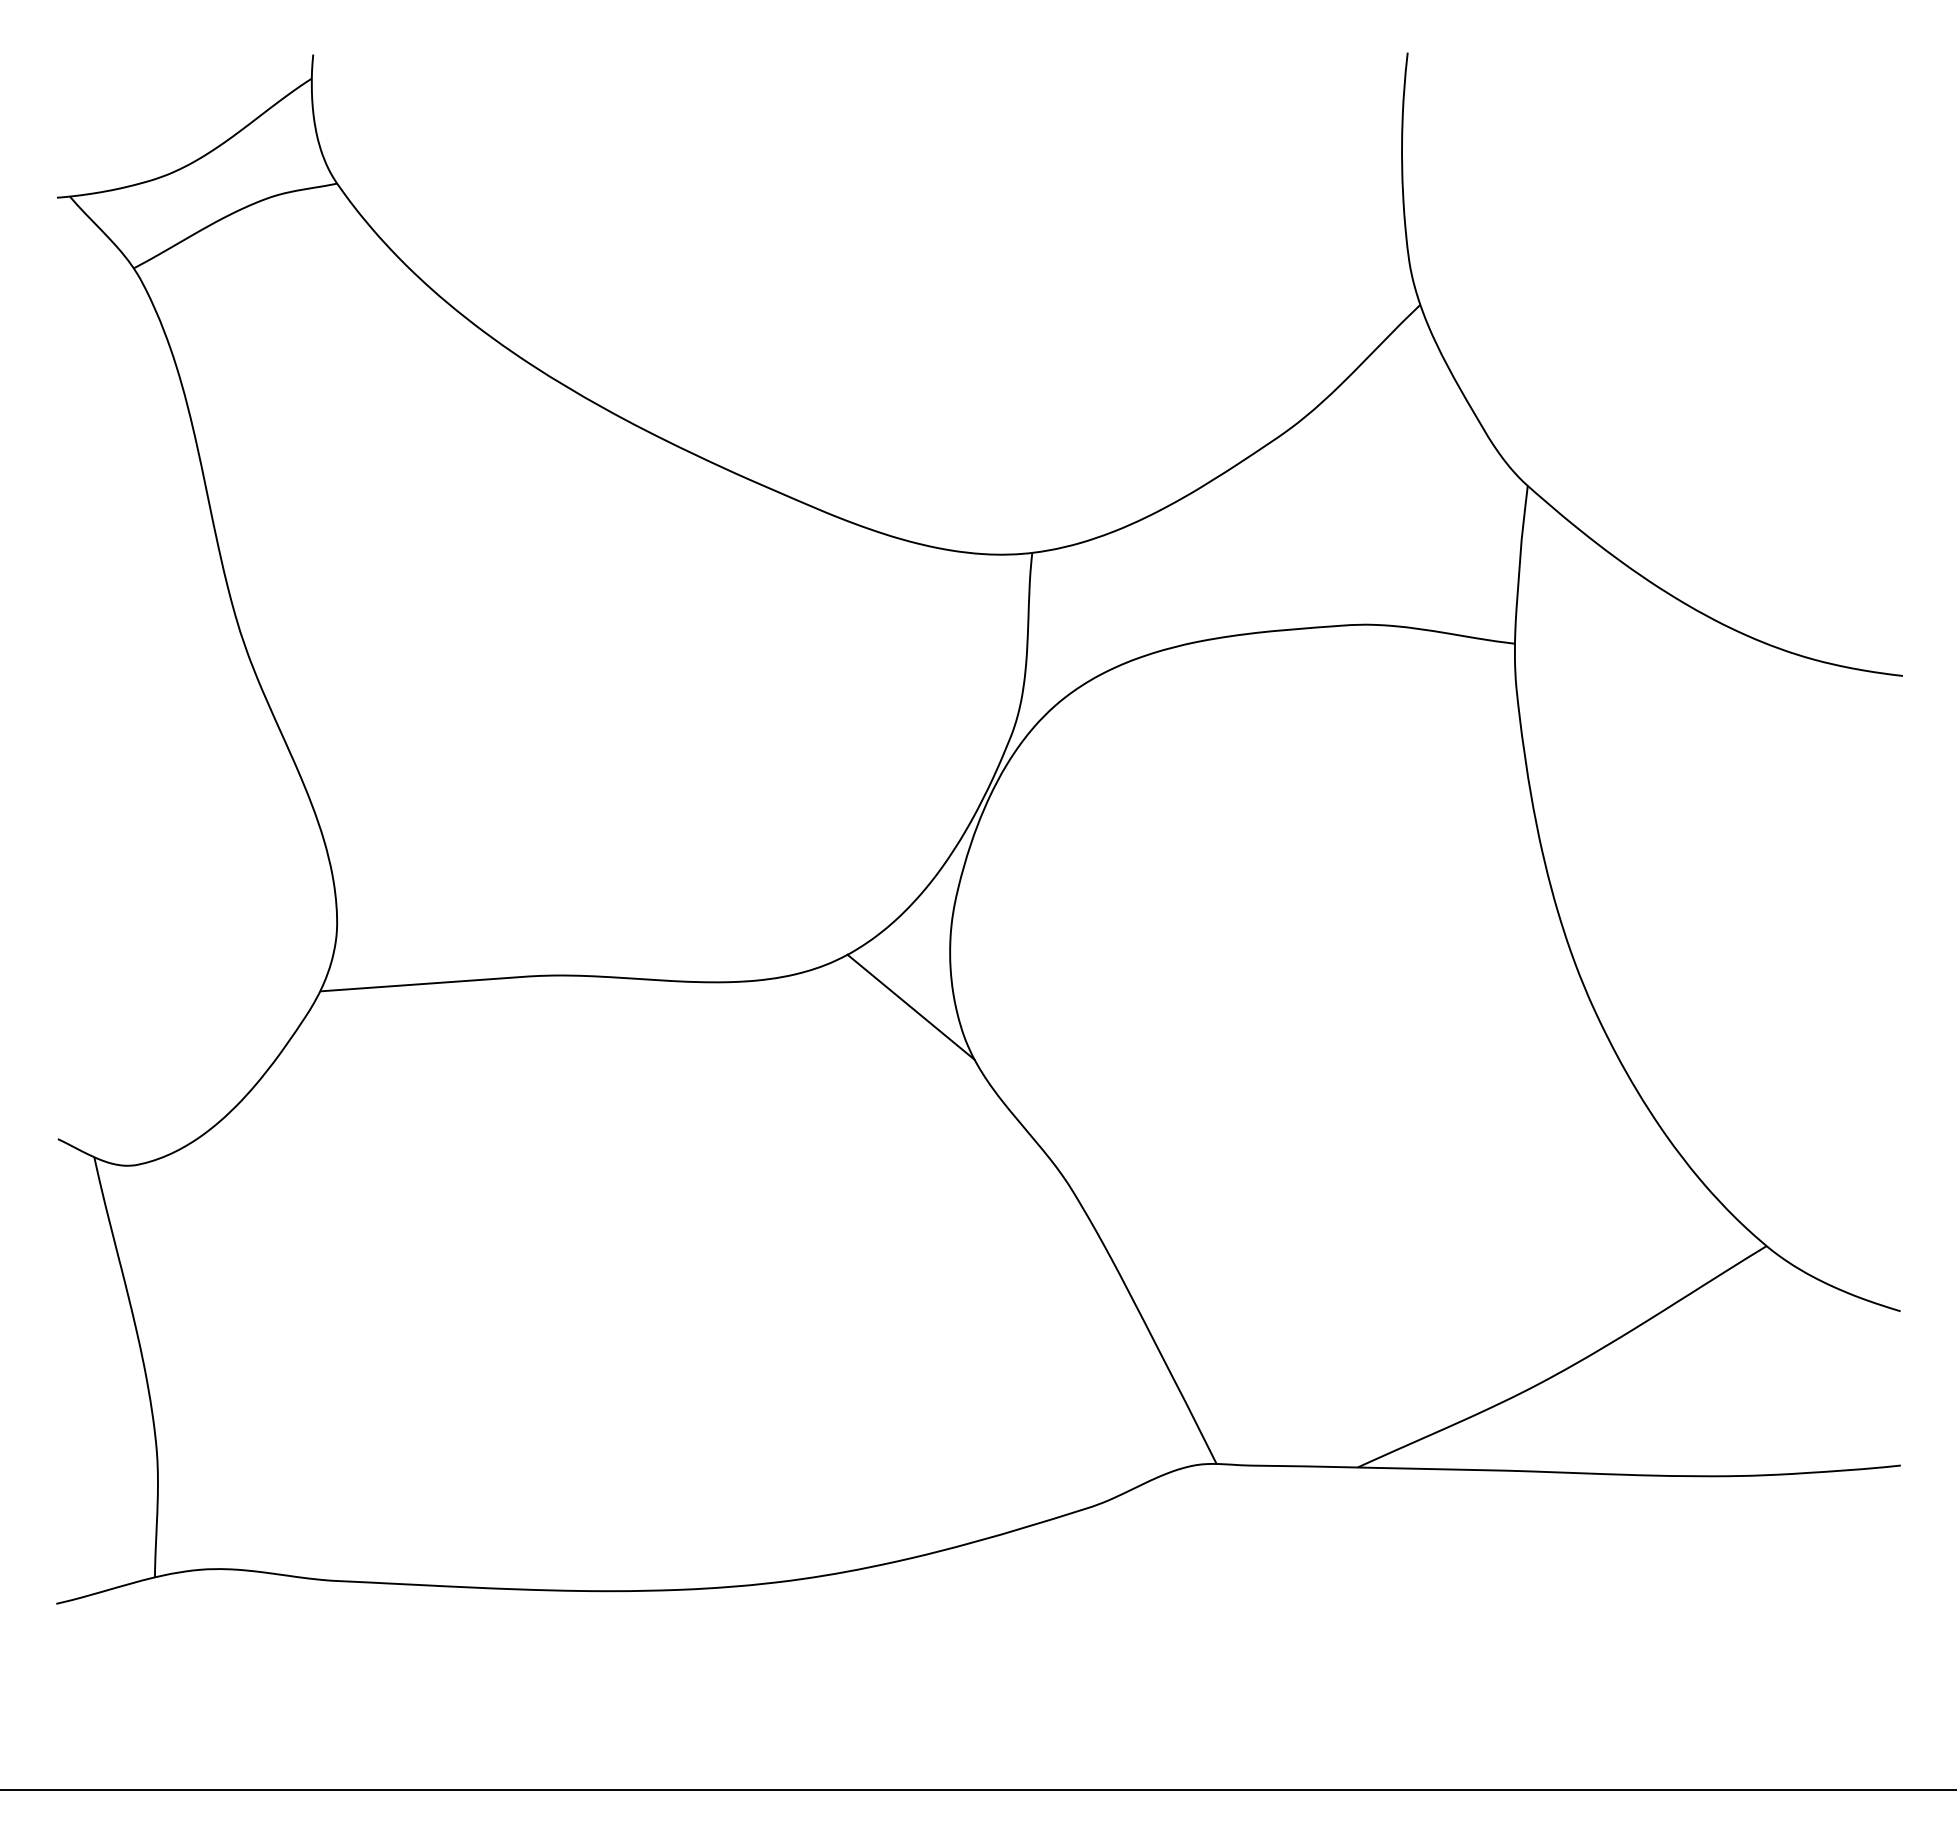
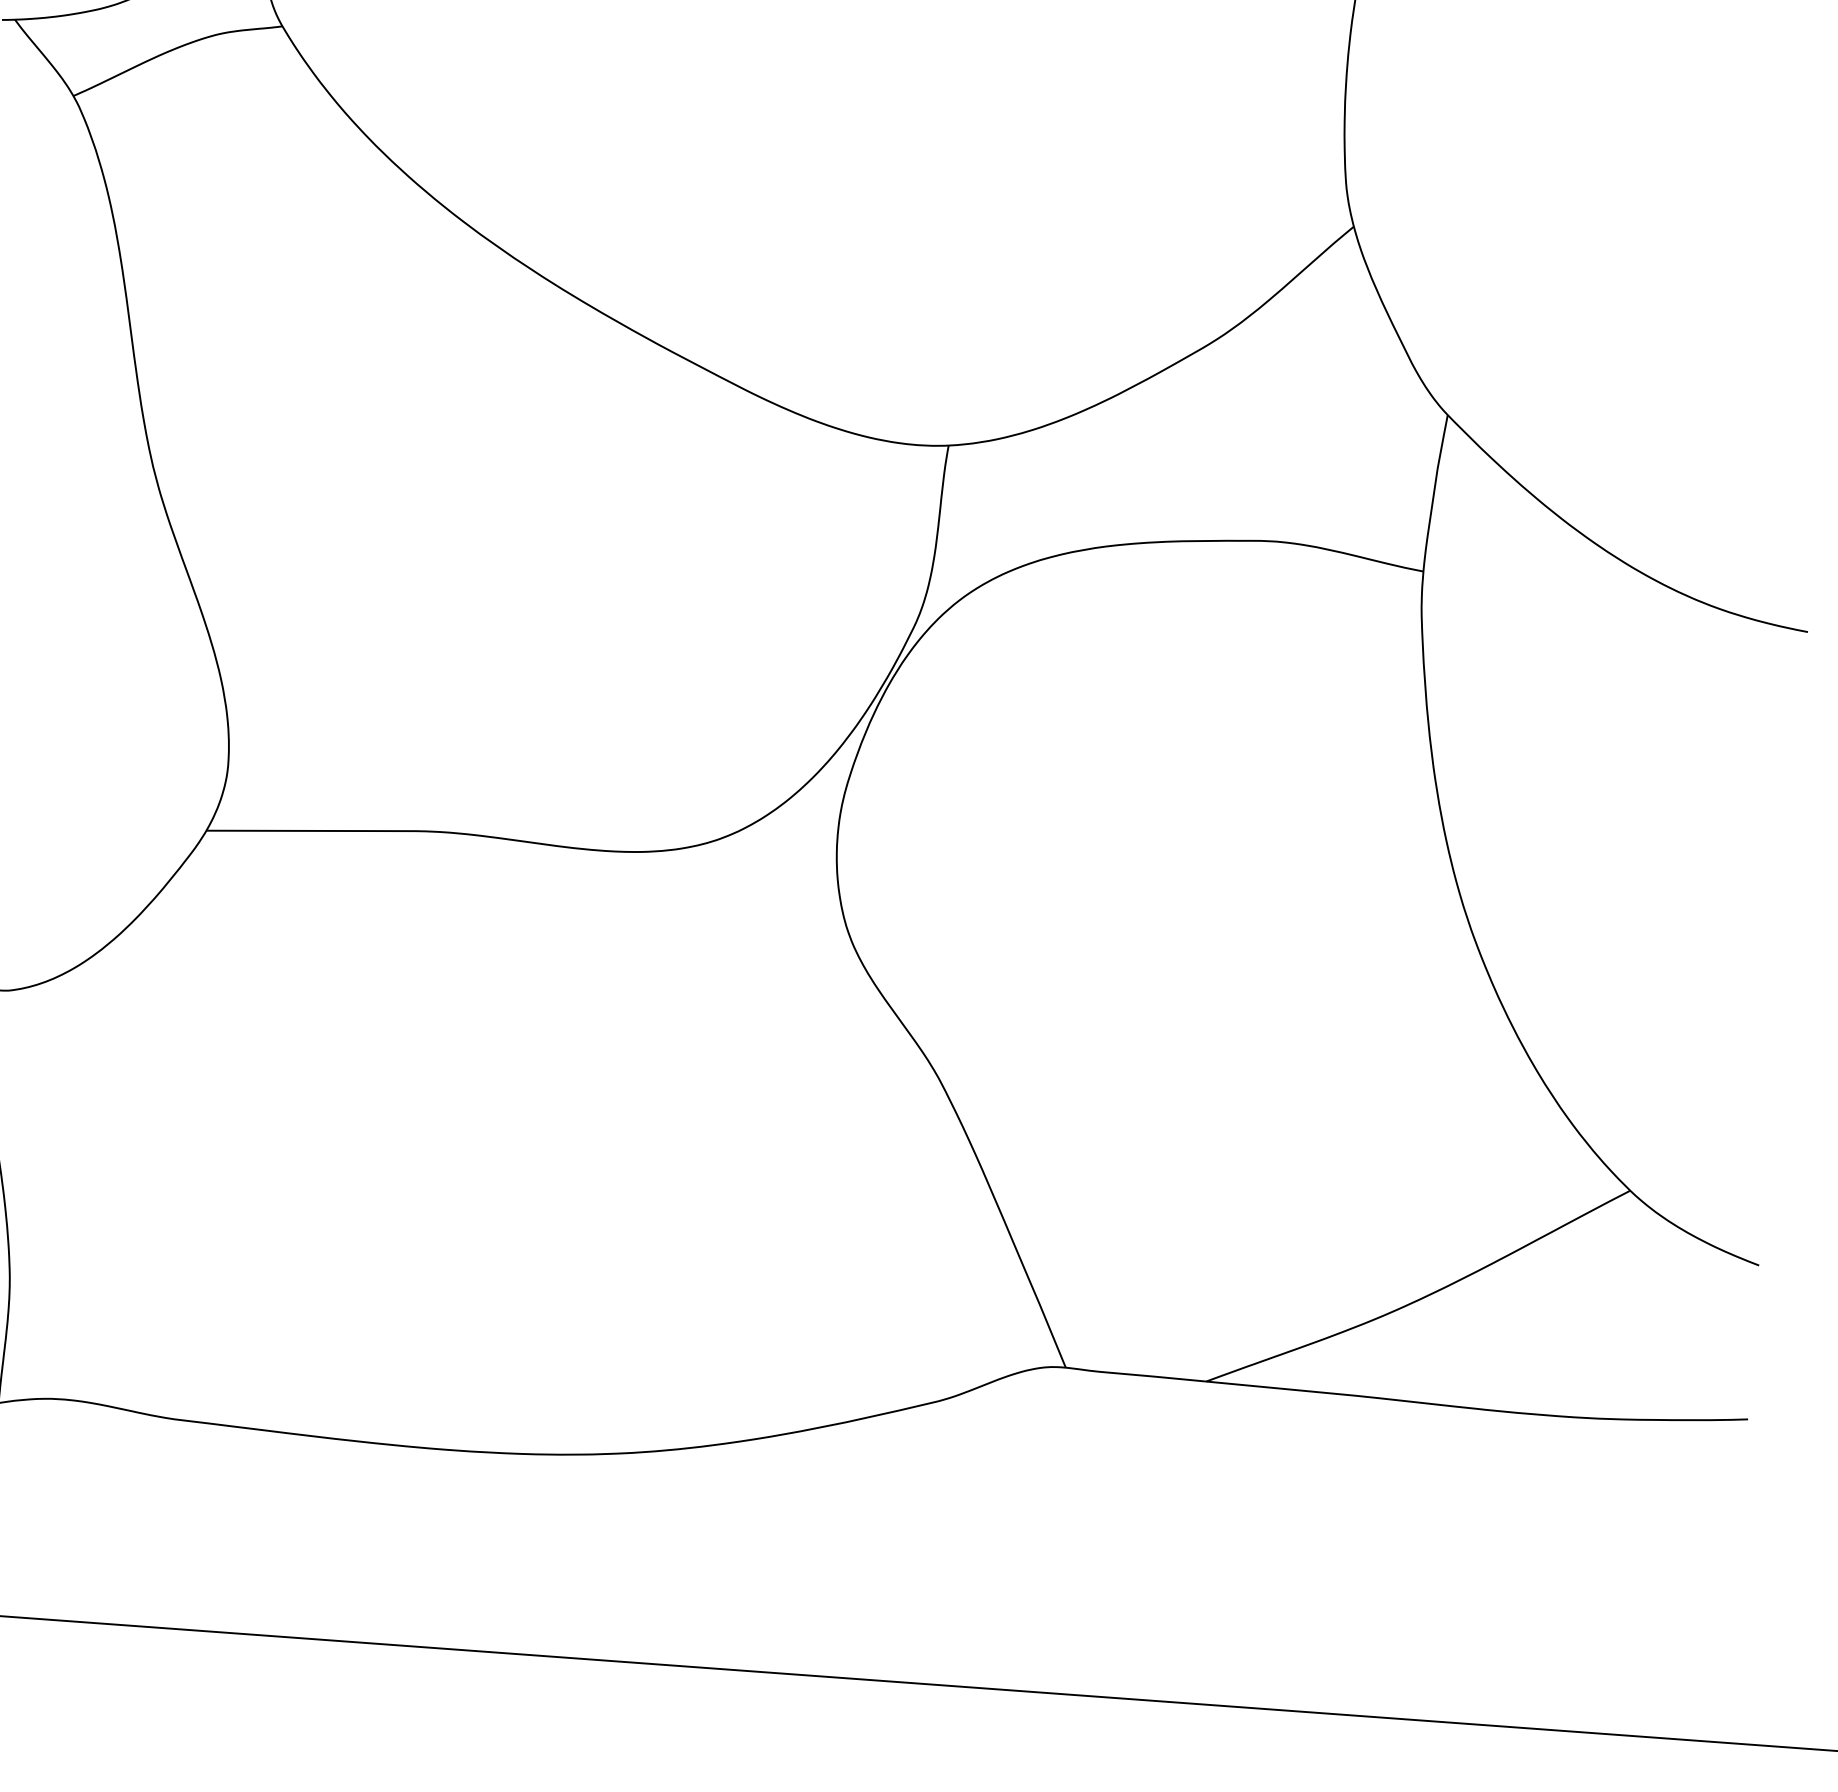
line: (910, 1006) -> (794, 889), removed

